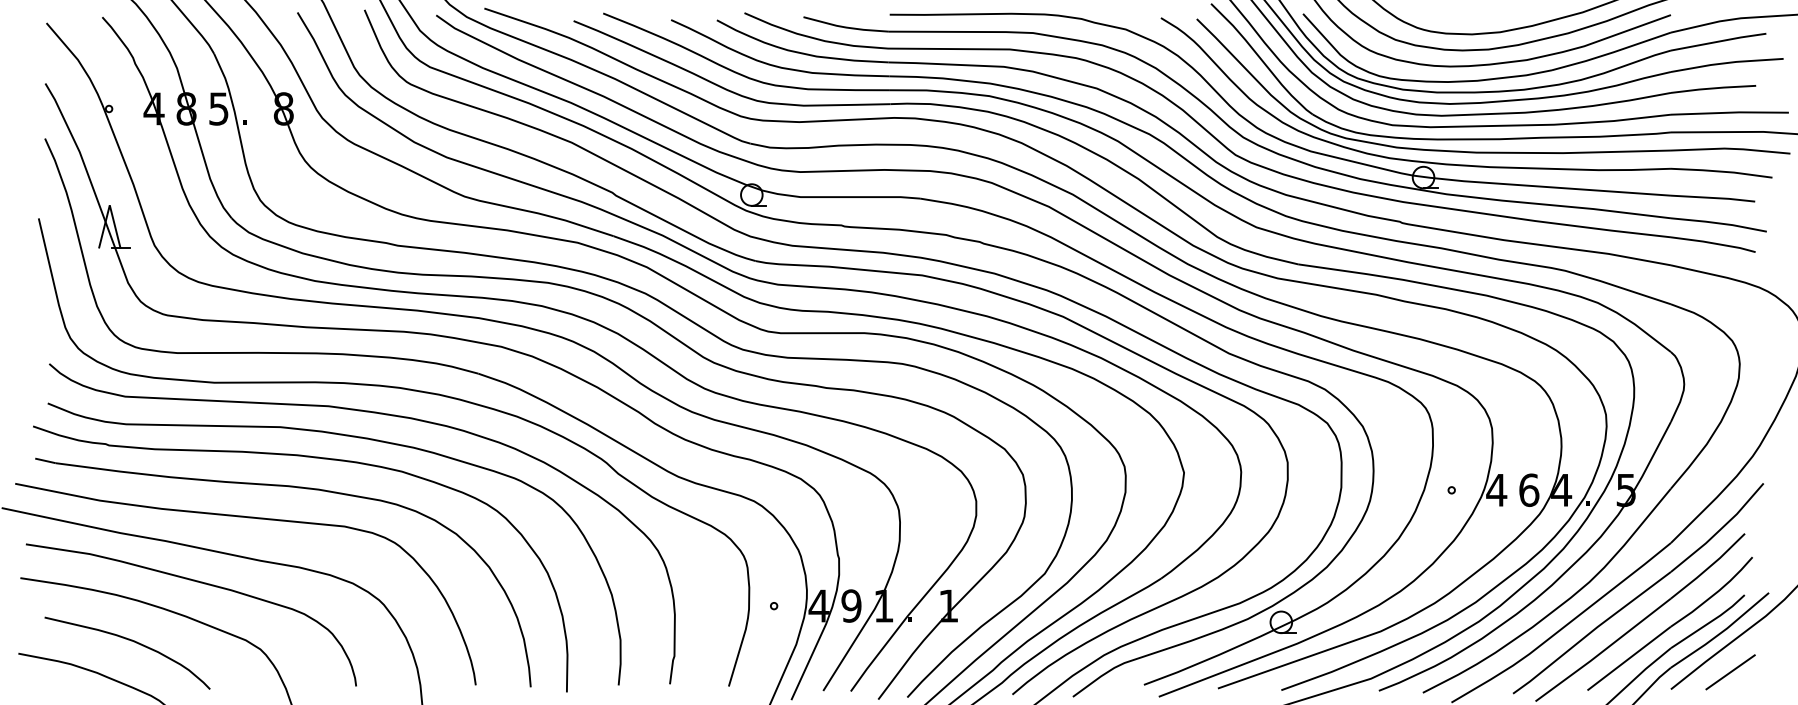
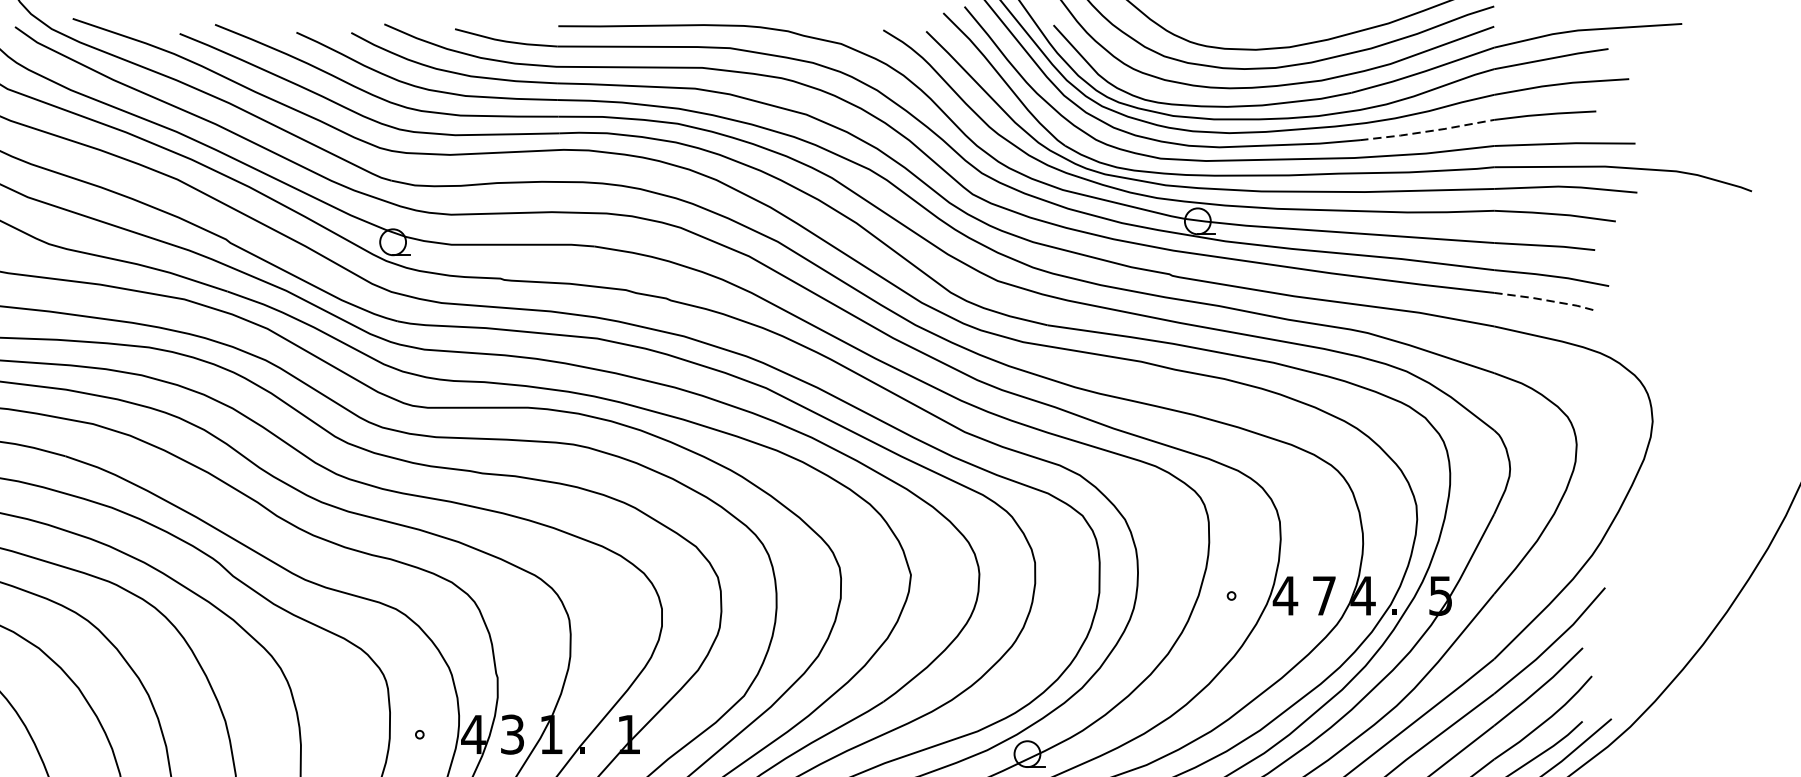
line: (1615, 102) -> (1427, 131), solid -> dashed
line: (1713, 243) -> (1545, 300), solid -> dashed
text: (1529, 489) -> (1324, 595), 6 -> 7
text: (851, 605) -> (512, 733), 9 -> 3

